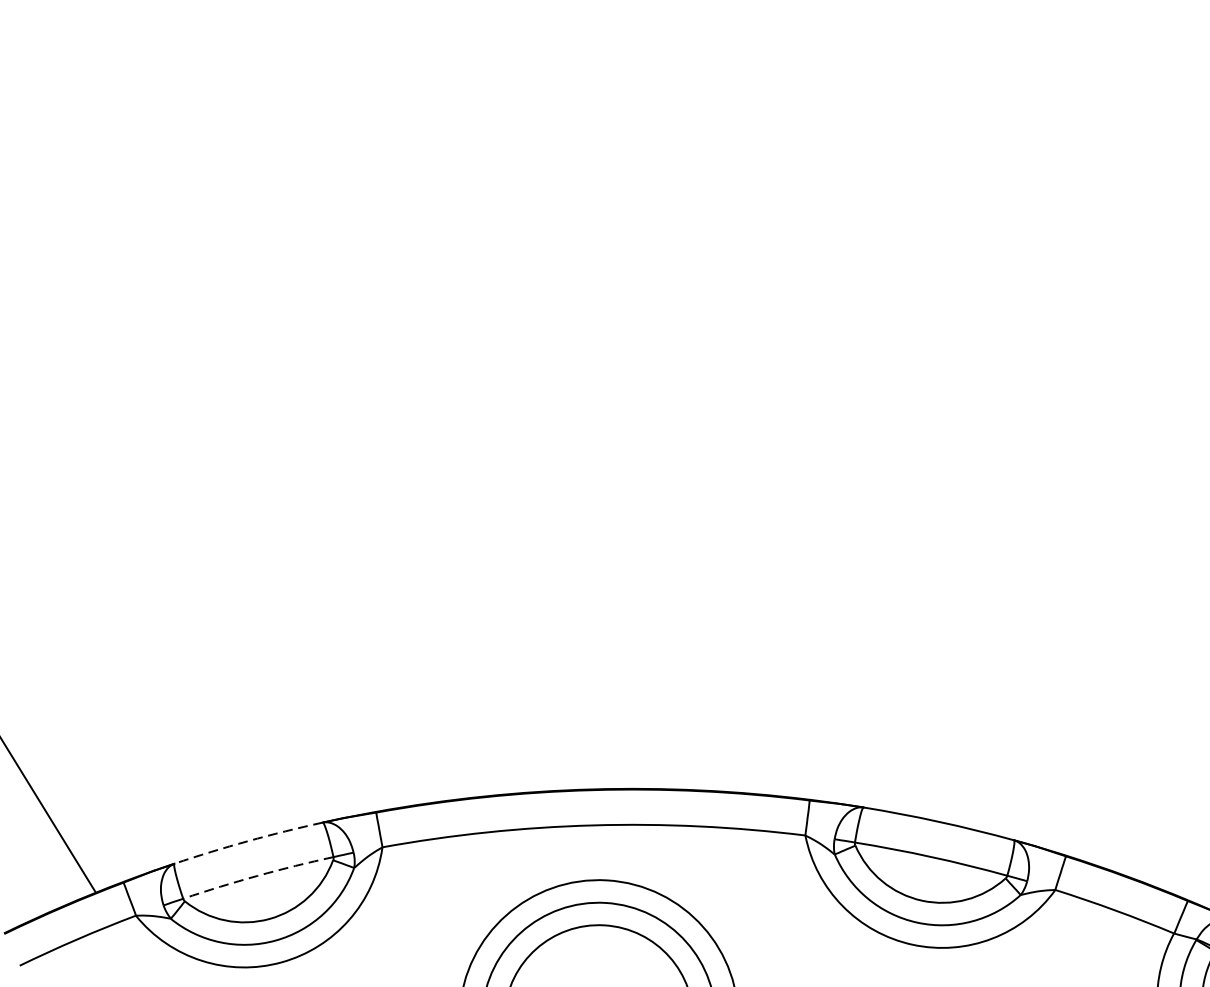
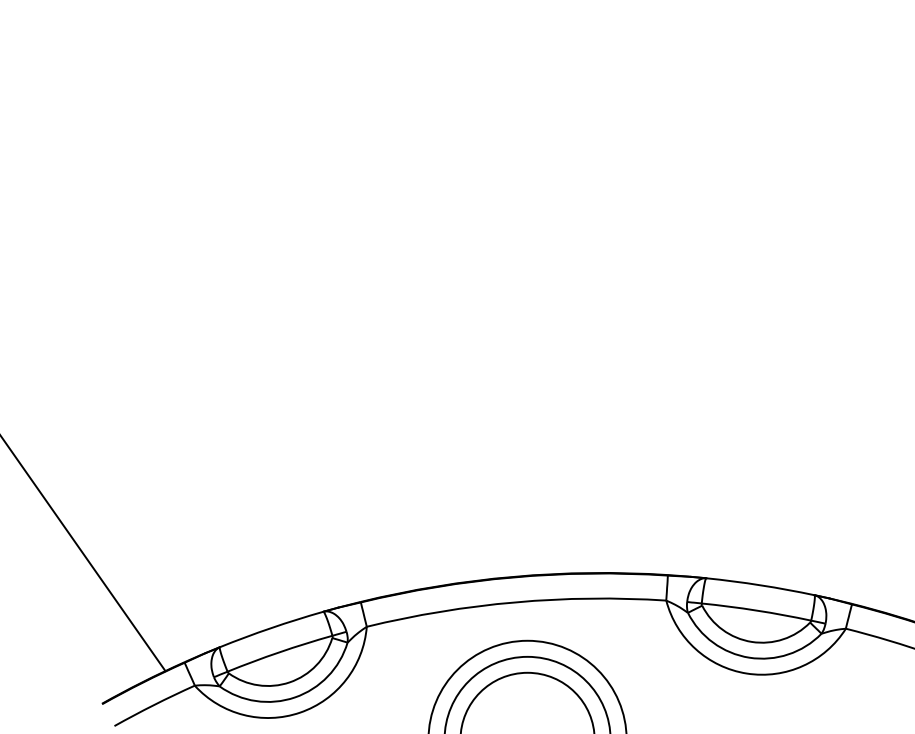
arc: (248, 841) -> (271, 628), dashed -> solid
arc: (257, 876) -> (279, 652), dashed -> solid

